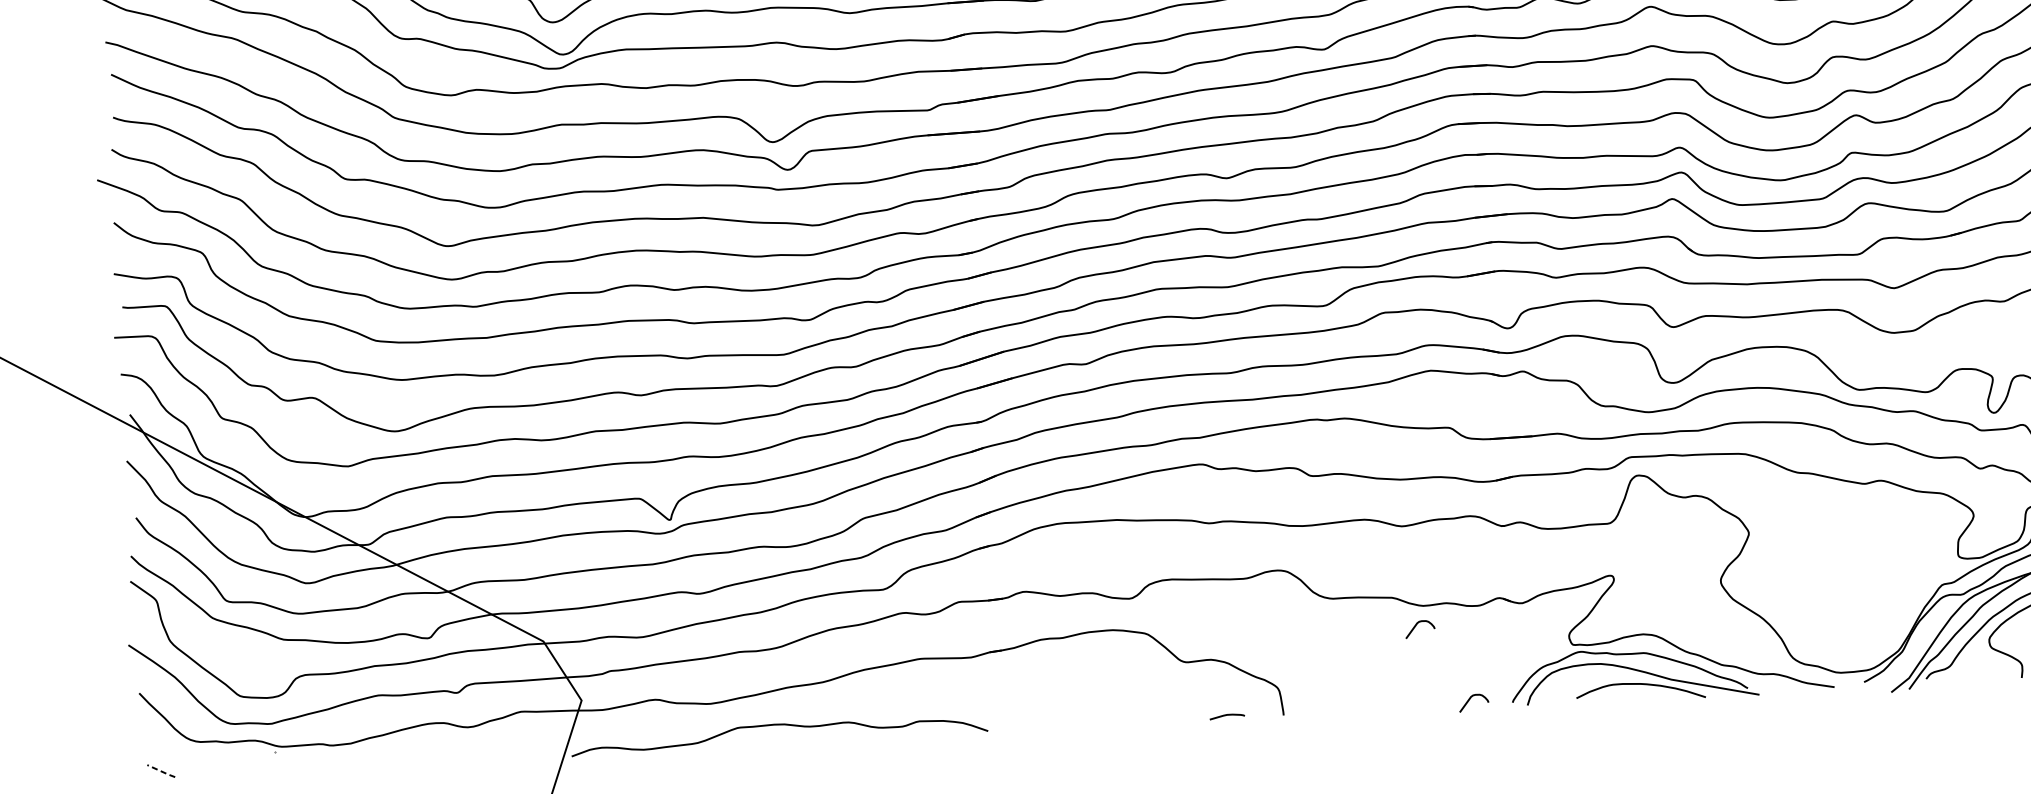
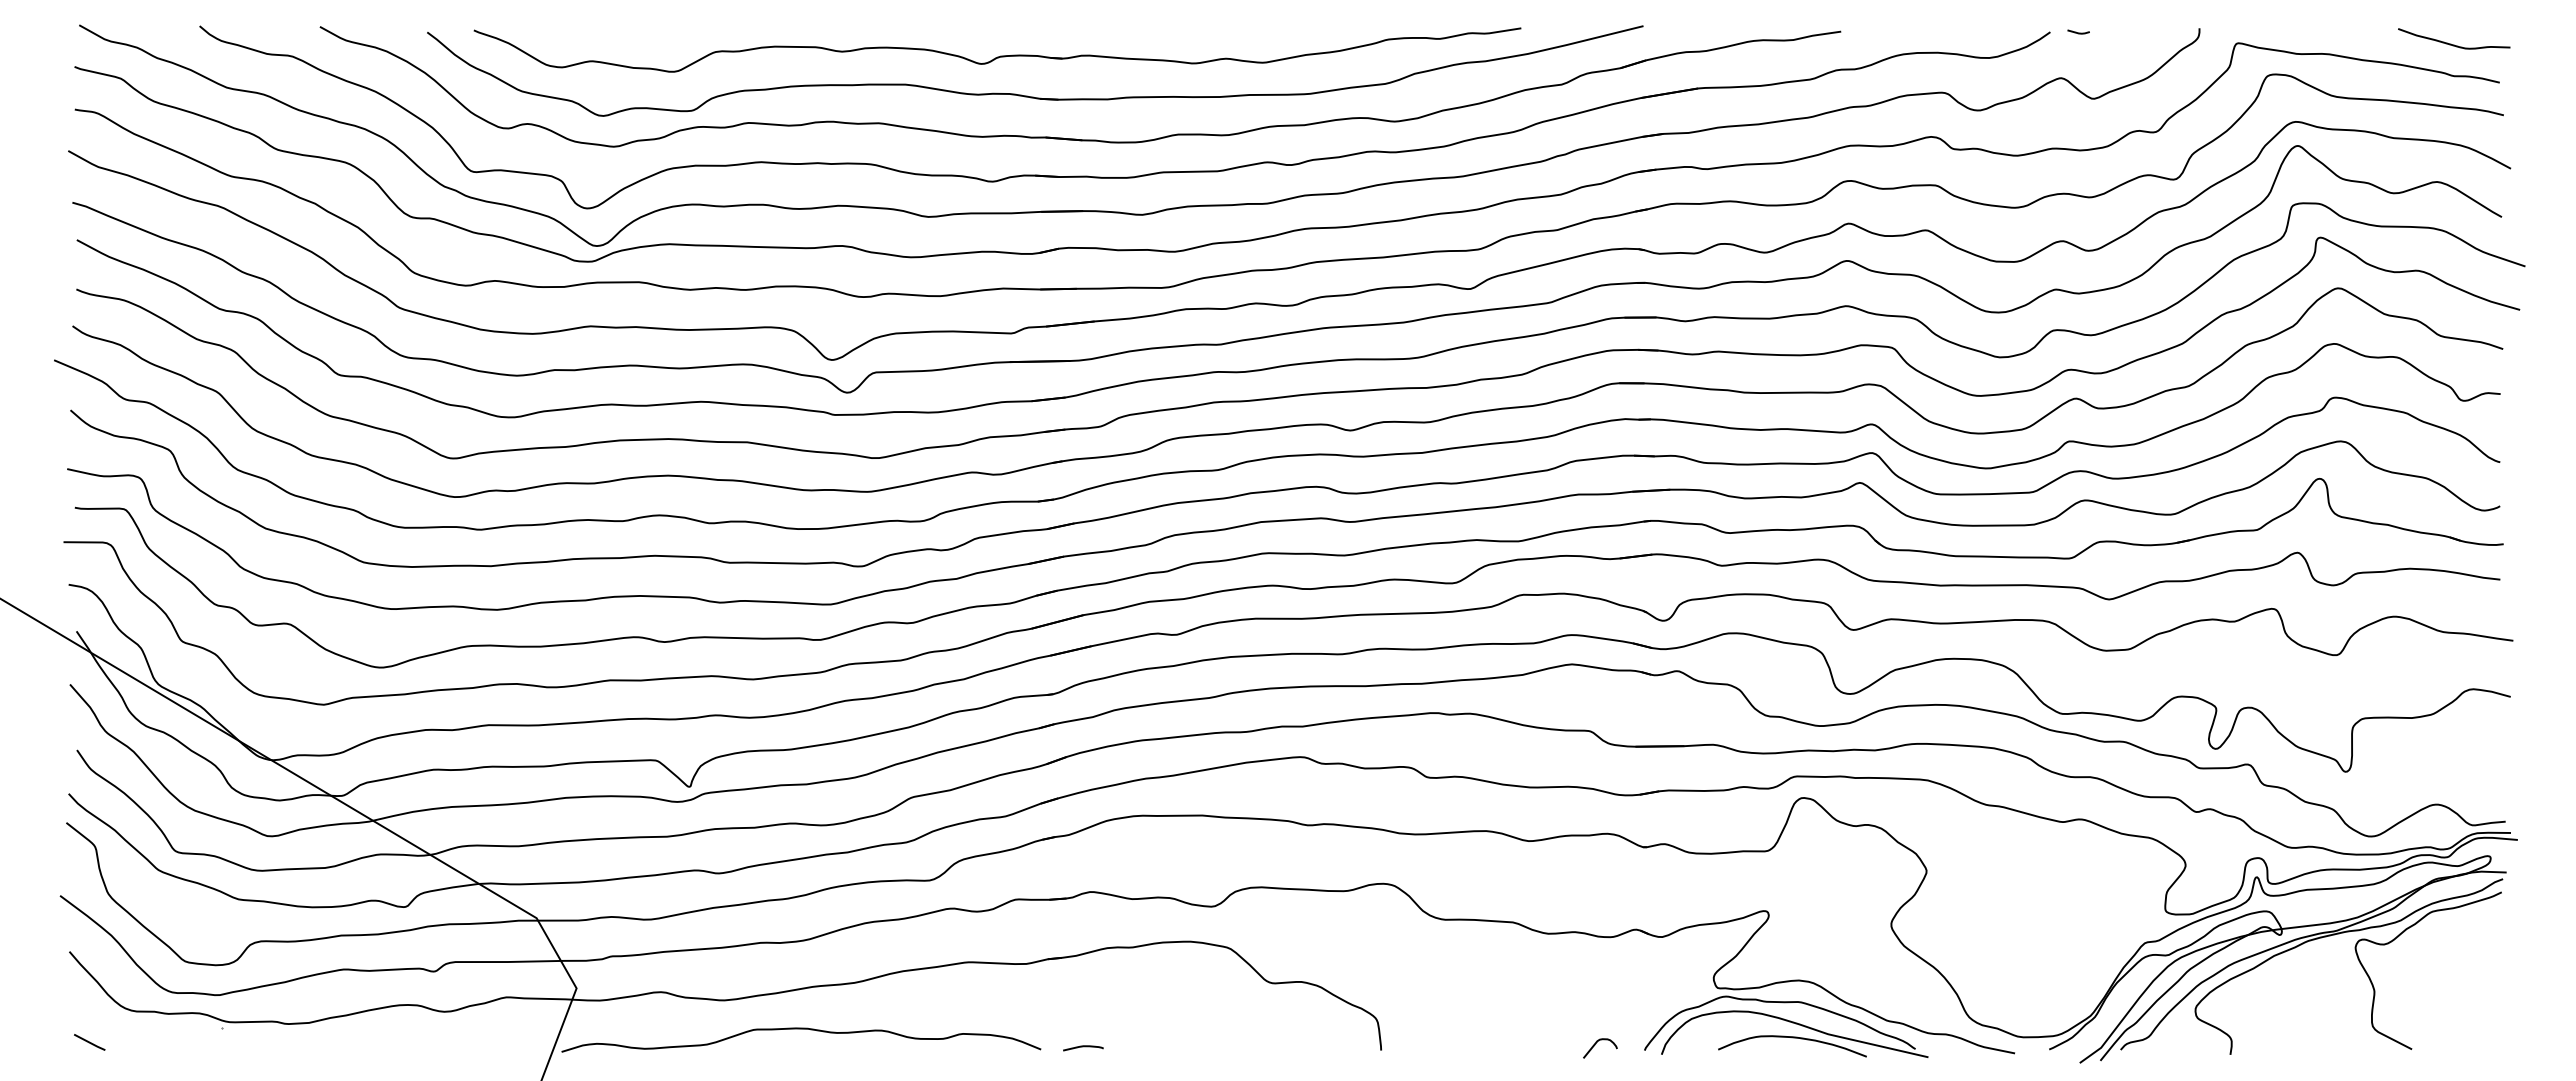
curve: (1415, 627) -> (1538, 957), removed
curve: (1227, 715) -> (1083, 1047), moved
line: (161, 771) -> (89, 1042), dashed -> solid

